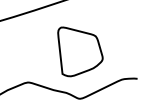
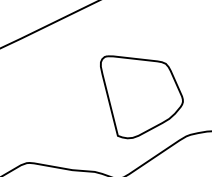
part: (80, 51) -> (143, 93), moved

